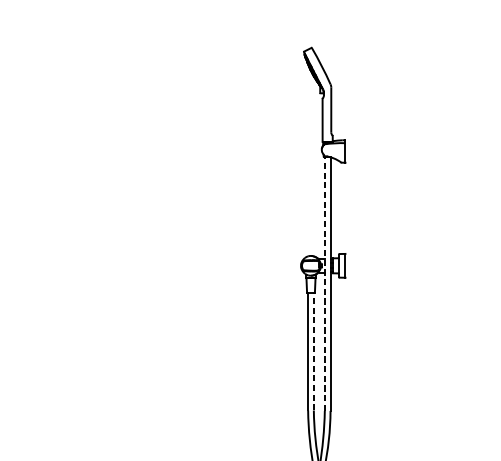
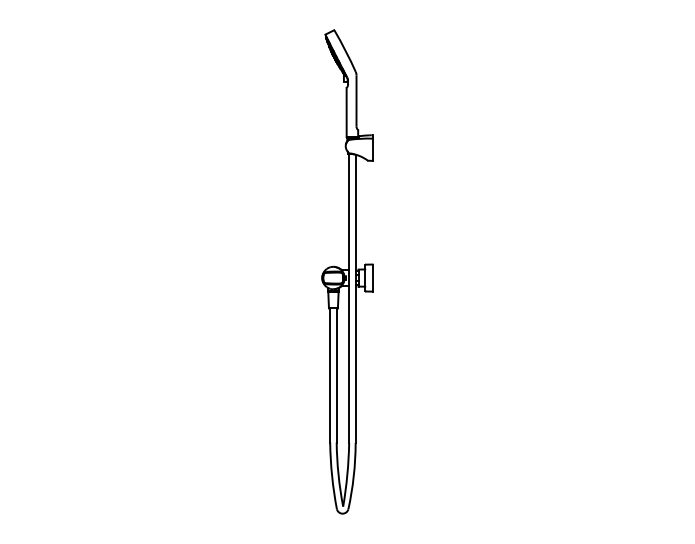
line: (325, 283) -> (349, 298), dashed -> solid
line: (313, 351) -> (336, 375), dashed -> solid

